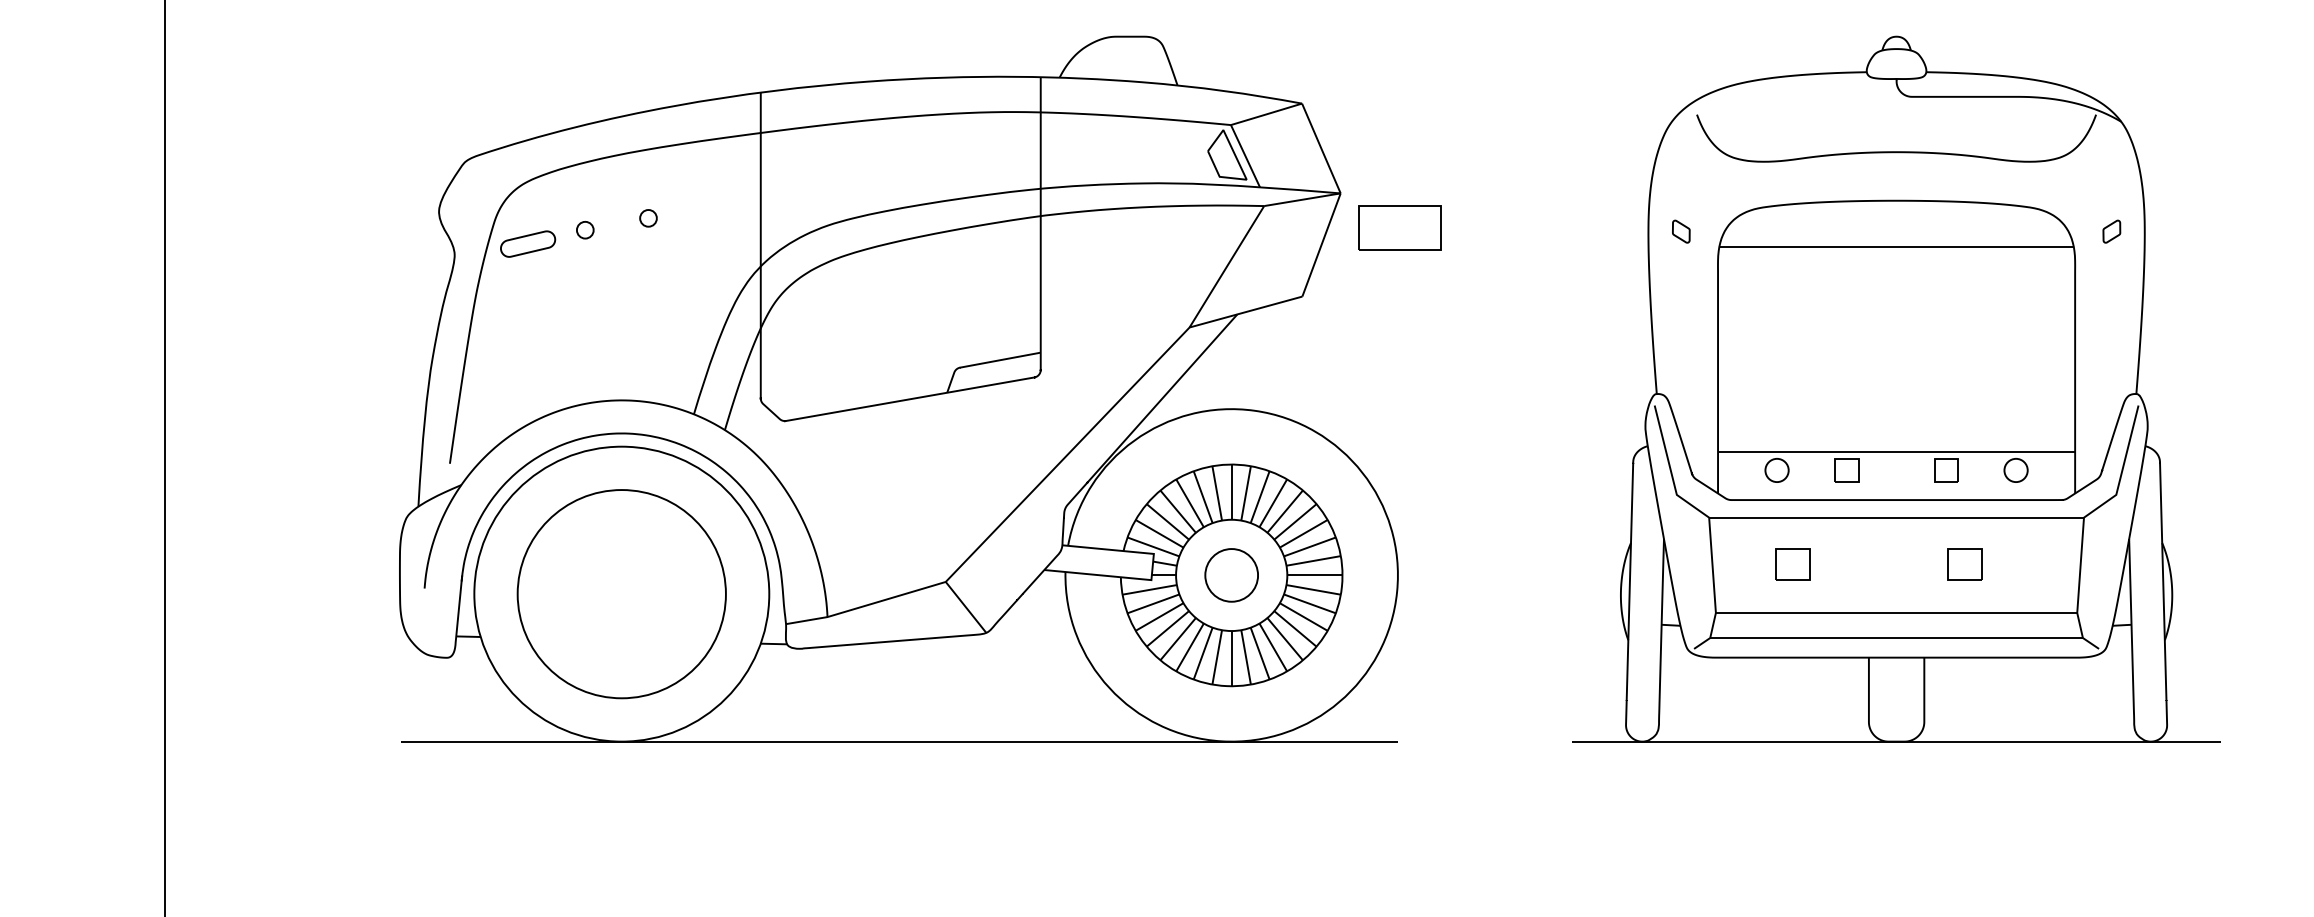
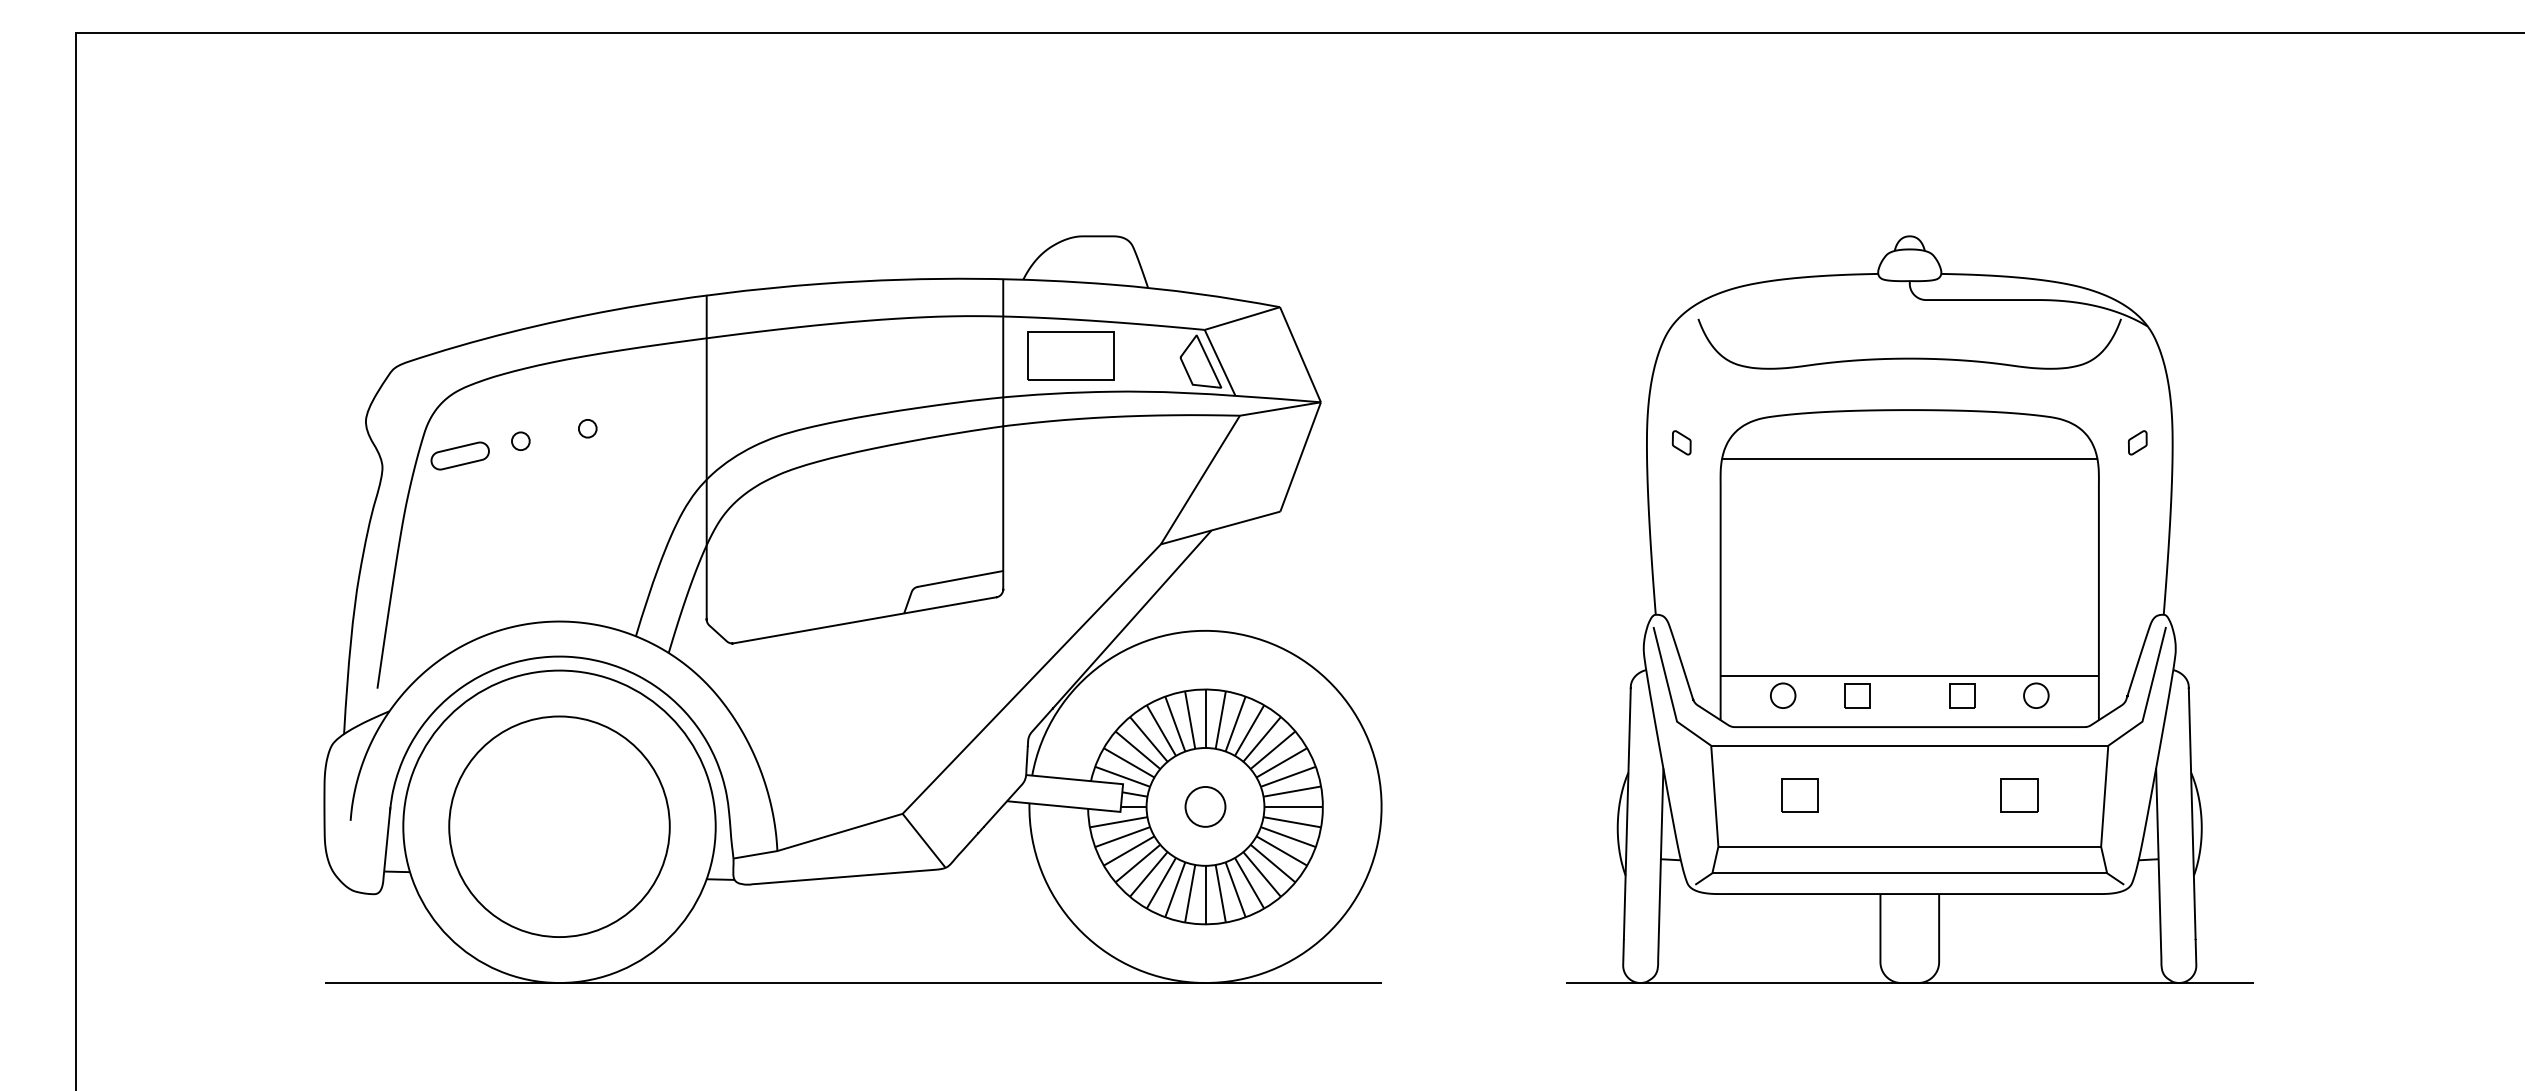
part: (1399, 227) -> (1070, 355), moved
part: (1965, 564) -> (2019, 795), moved
circle: (1231, 575) -> (1205, 806), size x0.71

